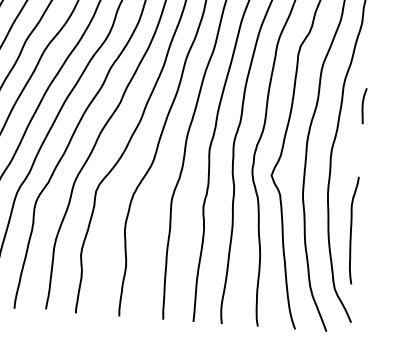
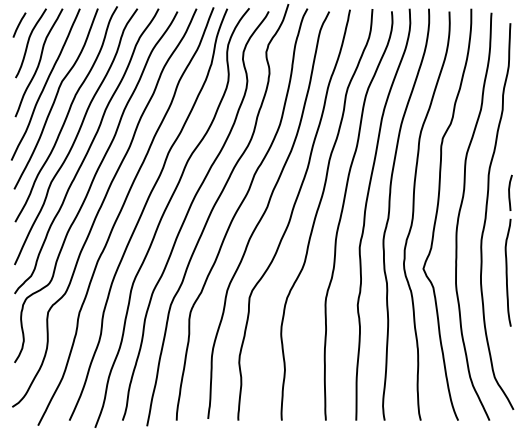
curve: (351, 230) -> (507, 272), moved

